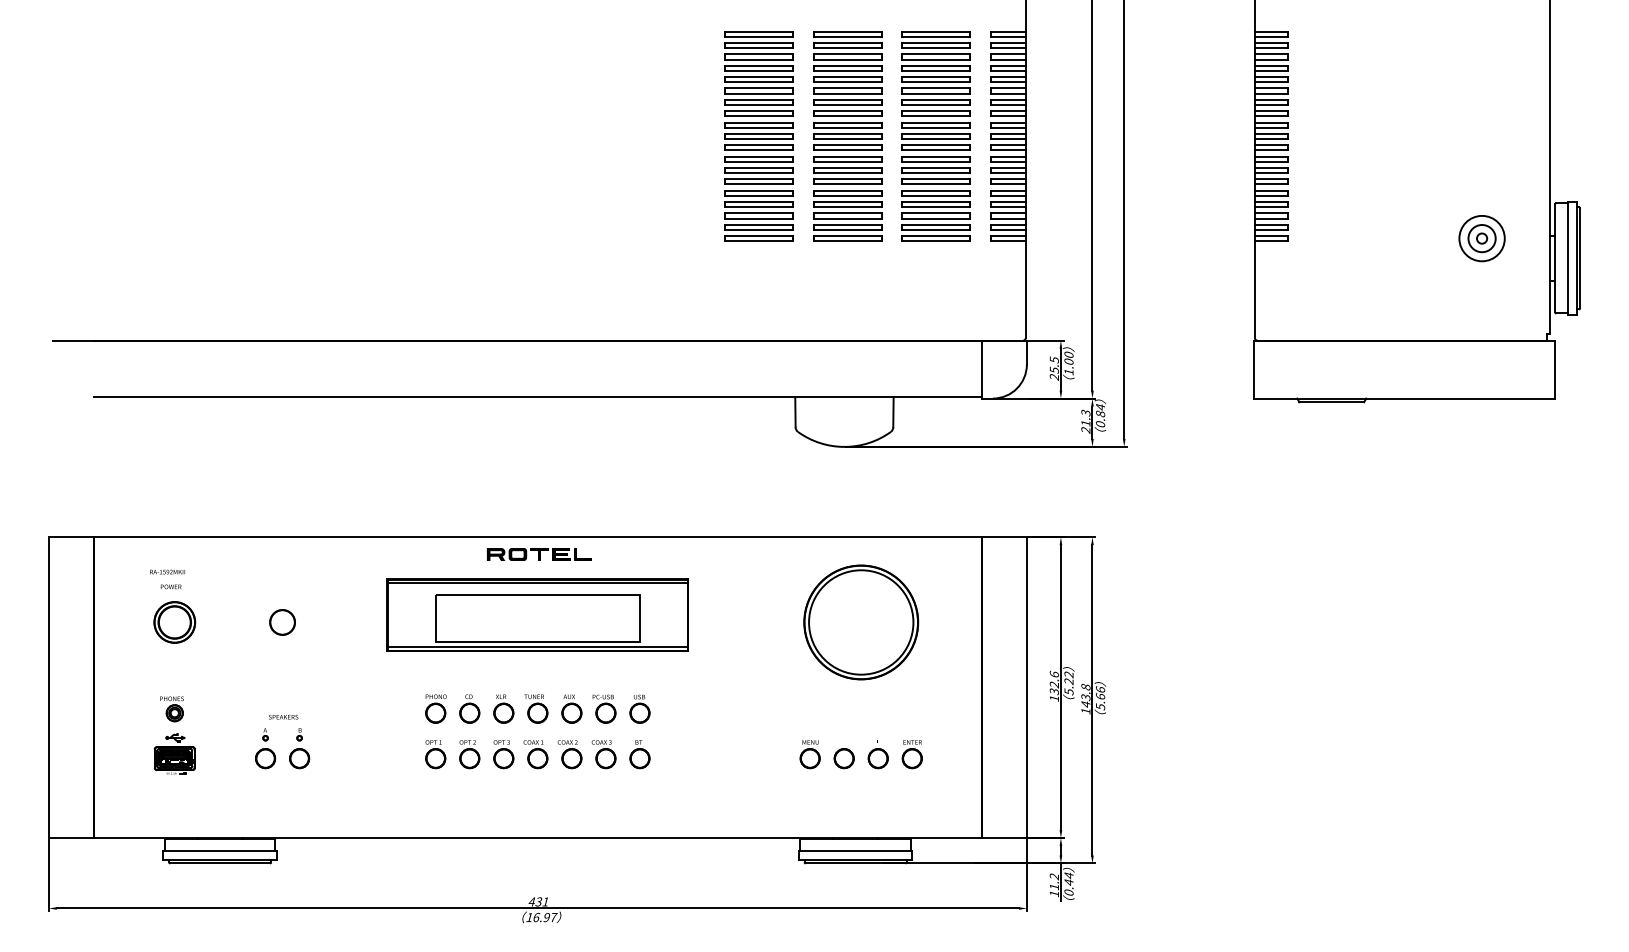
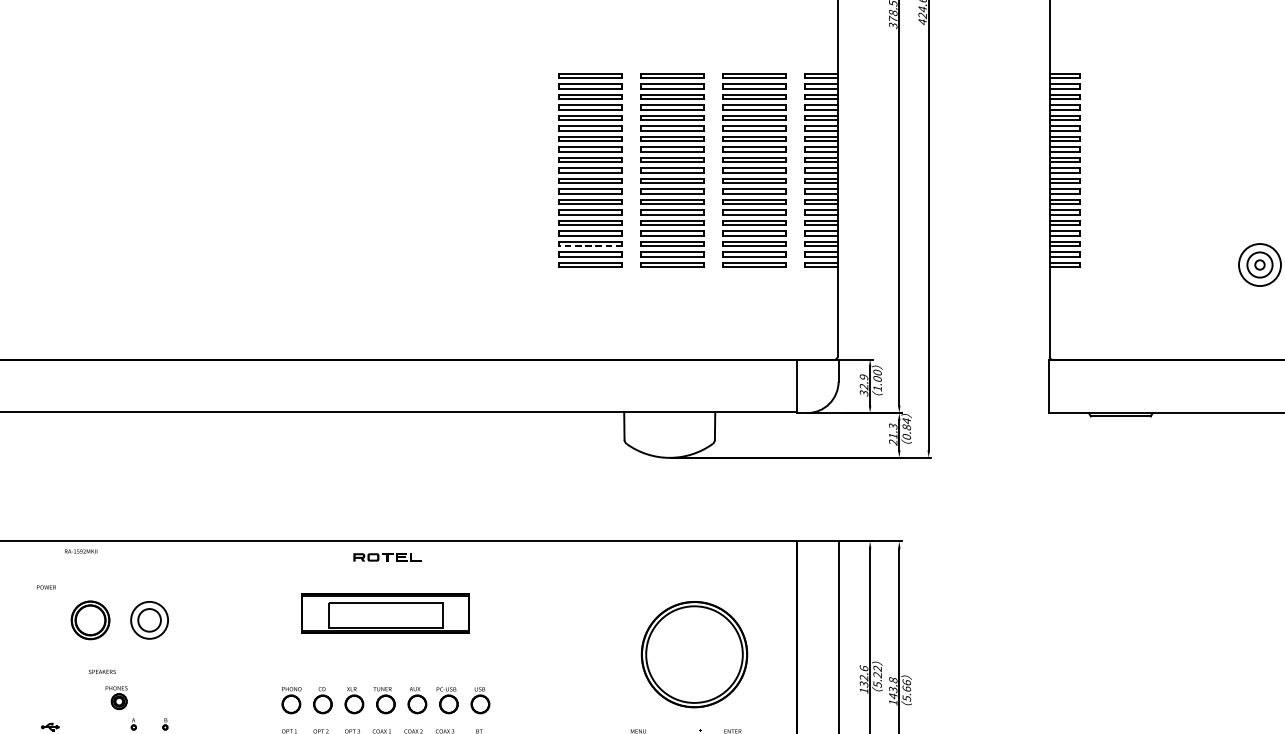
line: (758, 218) -> (590, 246), solid -> dashed
text: (1053, 368) -> (863, 385), 25.5 -> 32.9
part: (539, 554) -> (387, 557), size x0.7
text: (167, 571) -> (81, 550), moved
part: (537, 614) -> (385, 612), size x0.6
part: (174, 622) -> (90, 620), moved
circle: (282, 622) -> (149, 620), size x1.6
part: (861, 622) -> (694, 654), moved
part: (171, 709) -> (116, 698), moved
text: (283, 716) -> (102, 671), moved

